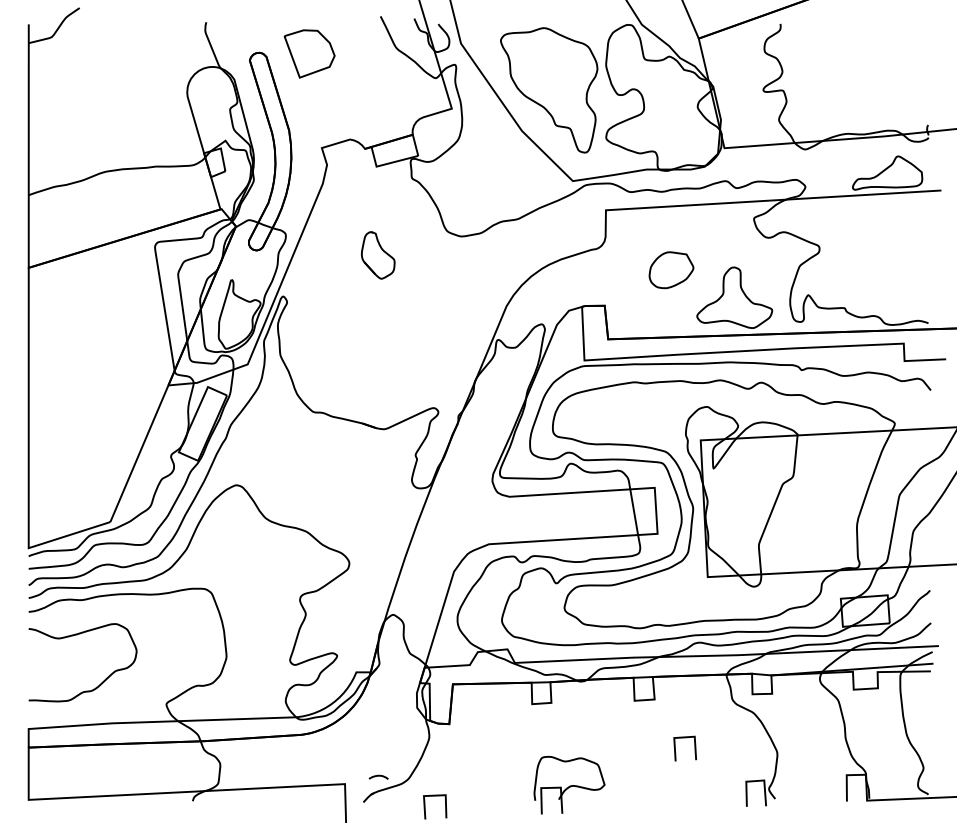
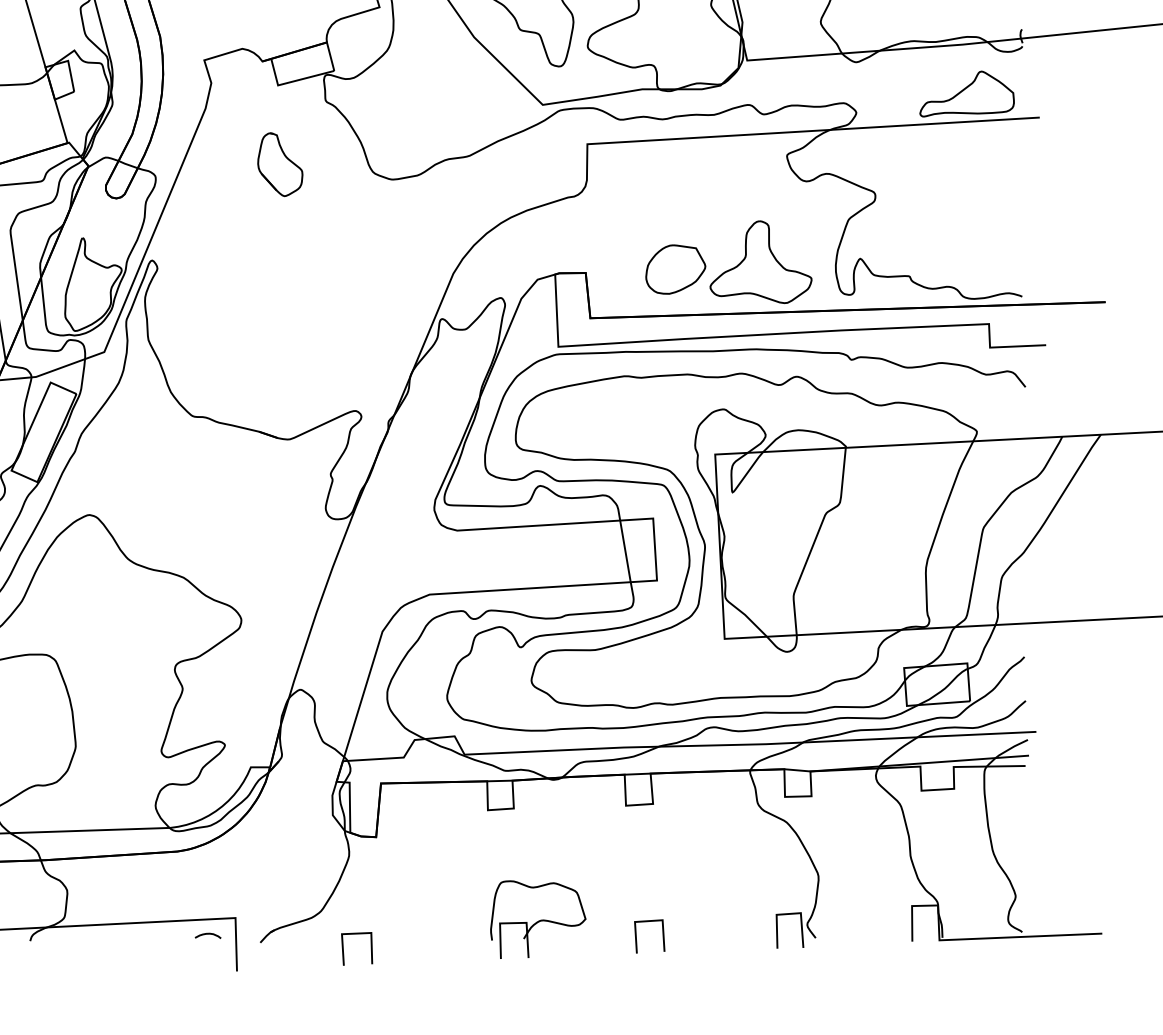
part: (378, 255) -> (280, 164), moved
part: (671, 270) -> (675, 269), moved
line: (675, 748) -> (636, 936), moved
curve: (378, 776) -> (207, 934), moved

